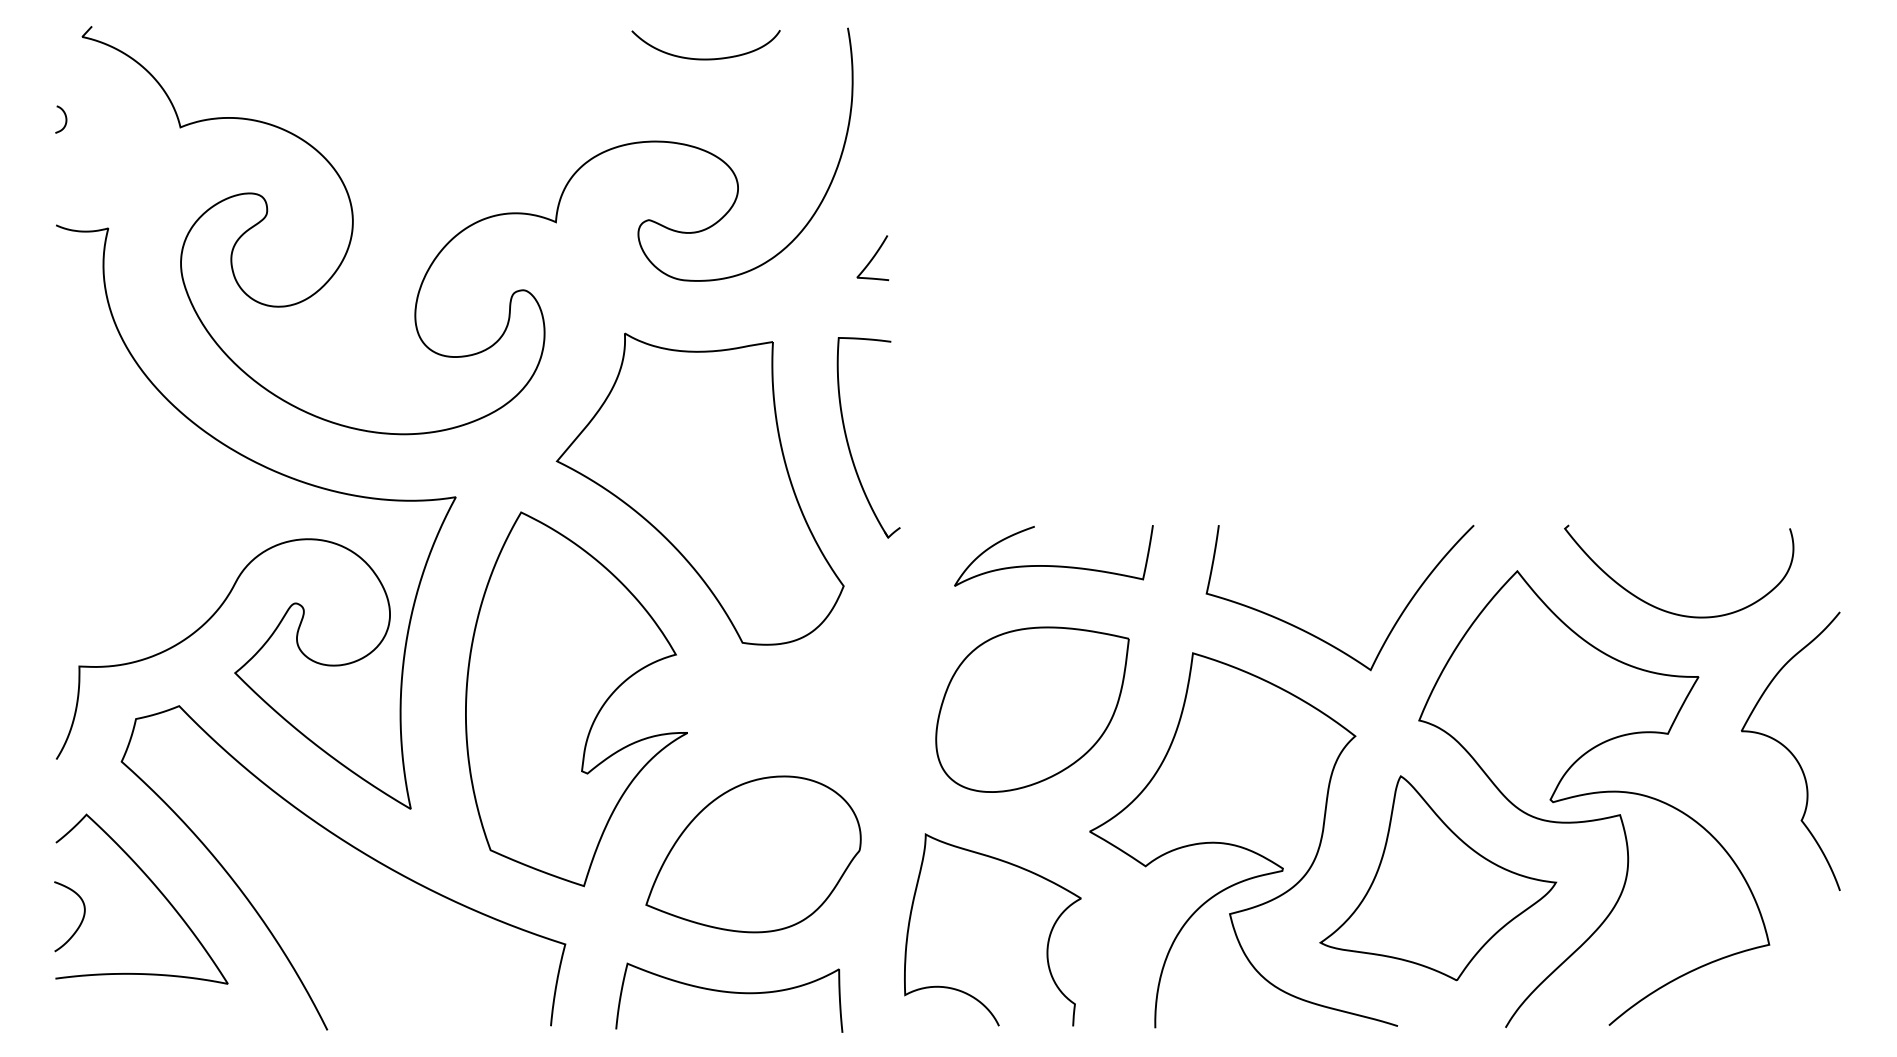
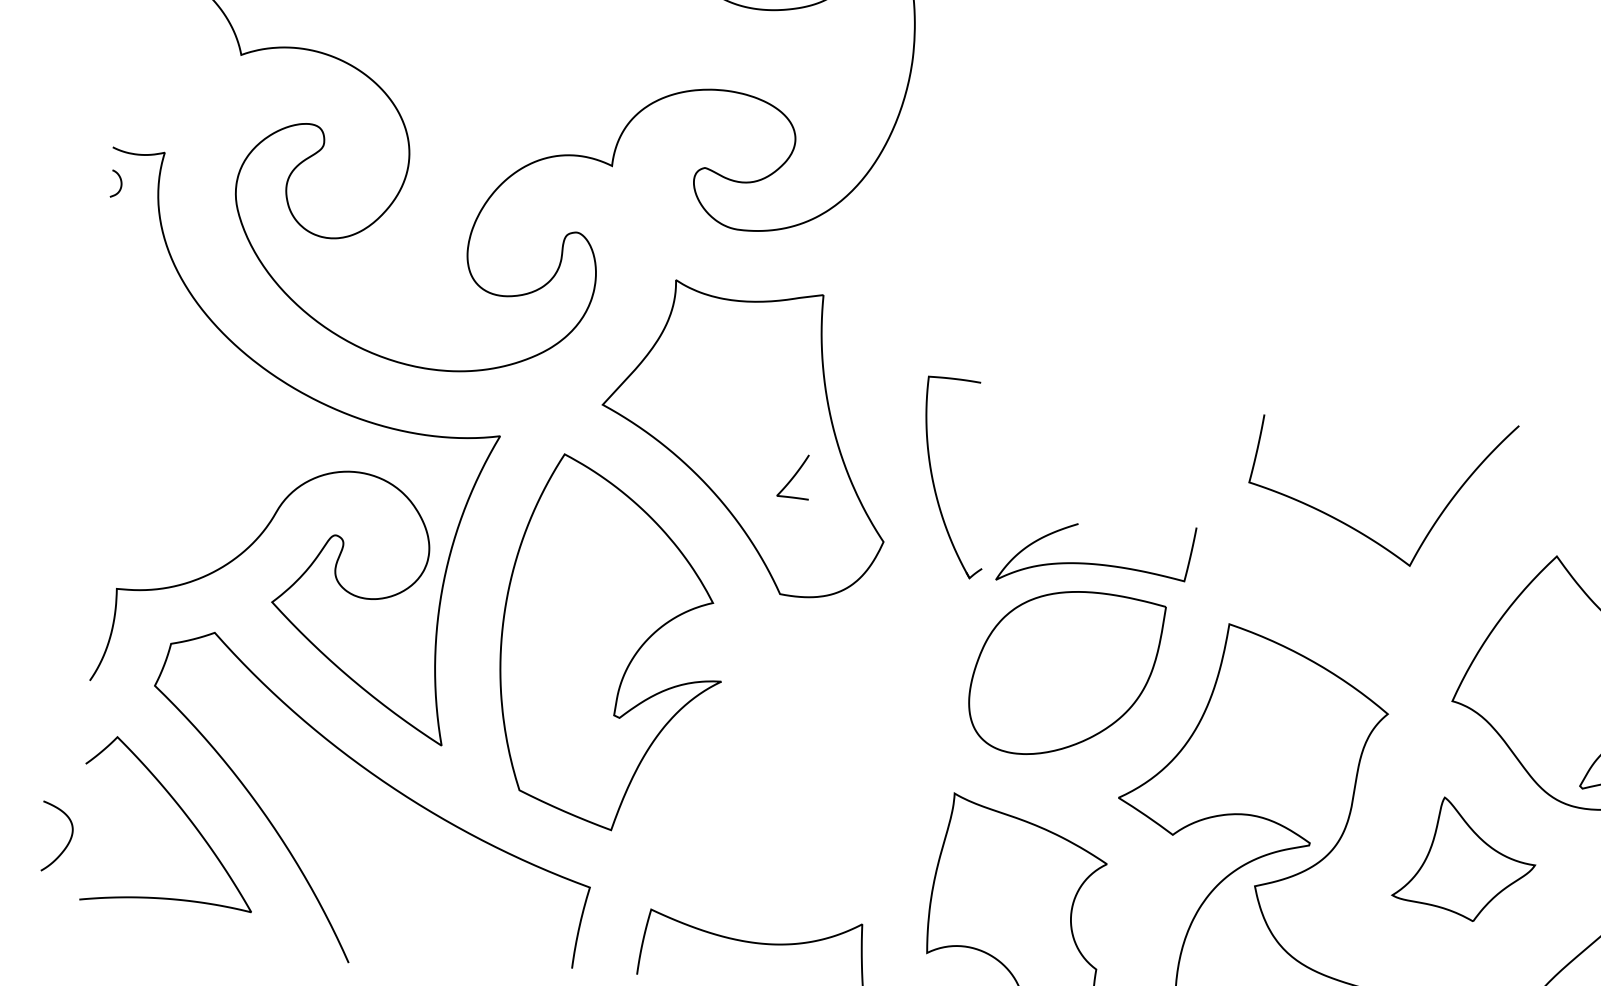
curve: (65, 119) -> (120, 183), moved
curve: (872, 258) -> (793, 477), moved
part: (848, 441) -> (934, 480), moved
curve: (1053, 565) -> (1095, 563), moved
curve: (1319, 637) -> (1360, 531), moved
part: (753, 854) -> (781, 805), removed
part: (1438, 878) -> (1464, 859), size x0.6
curve: (80, 922) -> (67, 842), moved

